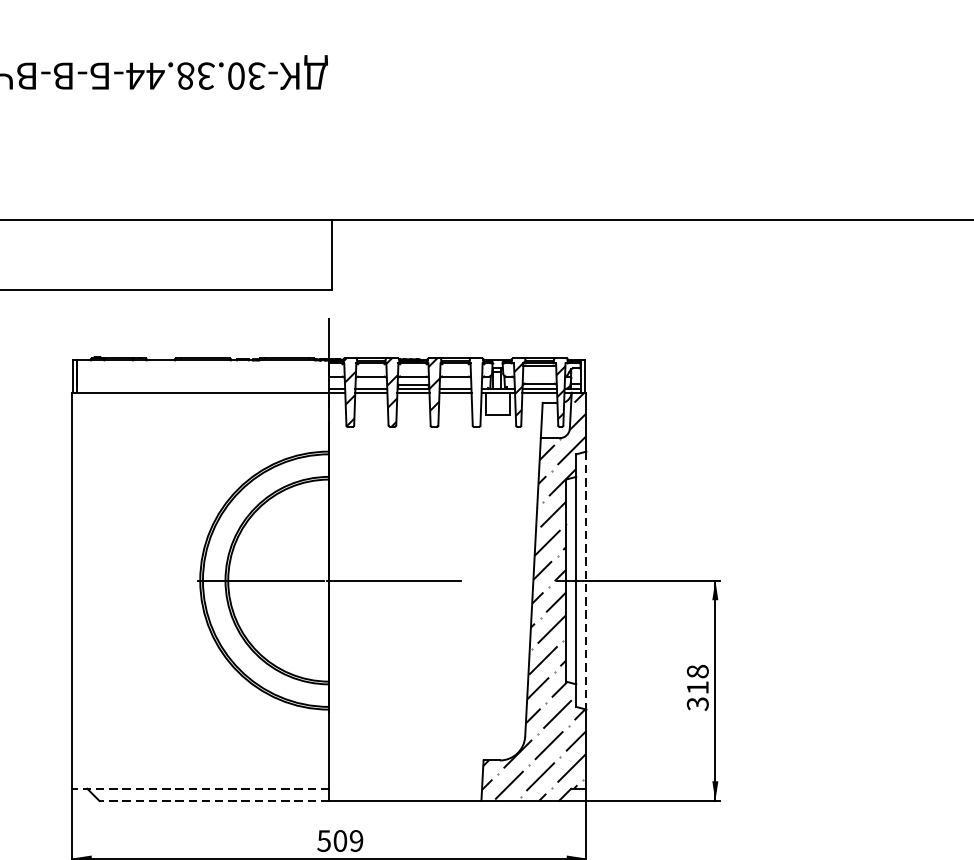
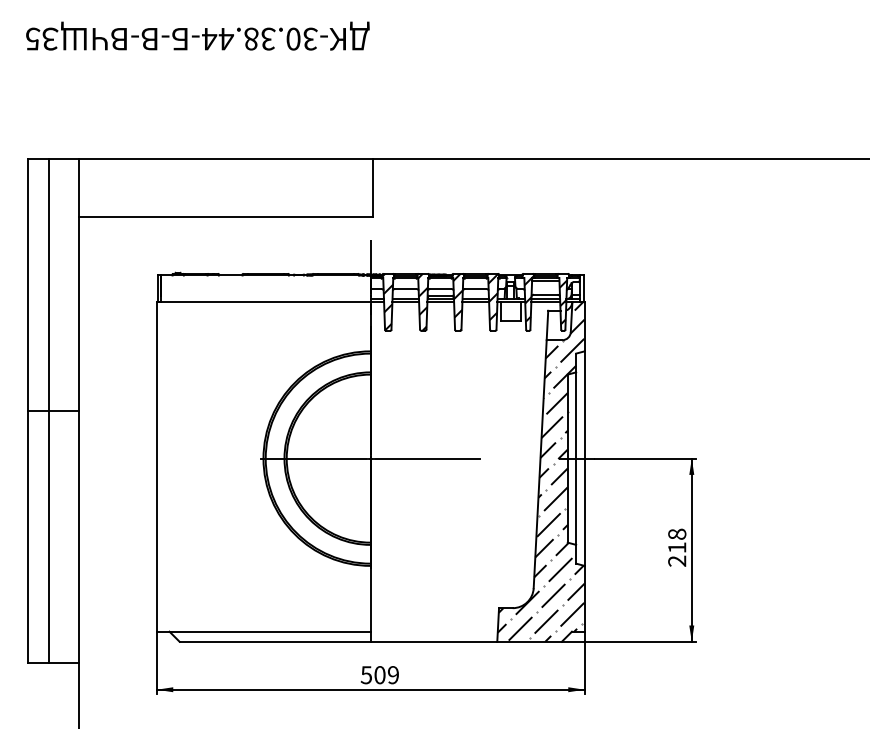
hatch: (476, 385) -> (493, 296), added
line: (586, 581) -> (584, 459), dashed -> solid
text: (698, 703) -> (677, 560), 318 -> 218
line: (200, 788) -> (263, 631), dashed -> solid
line: (214, 800) -> (275, 641), dashed -> solid

